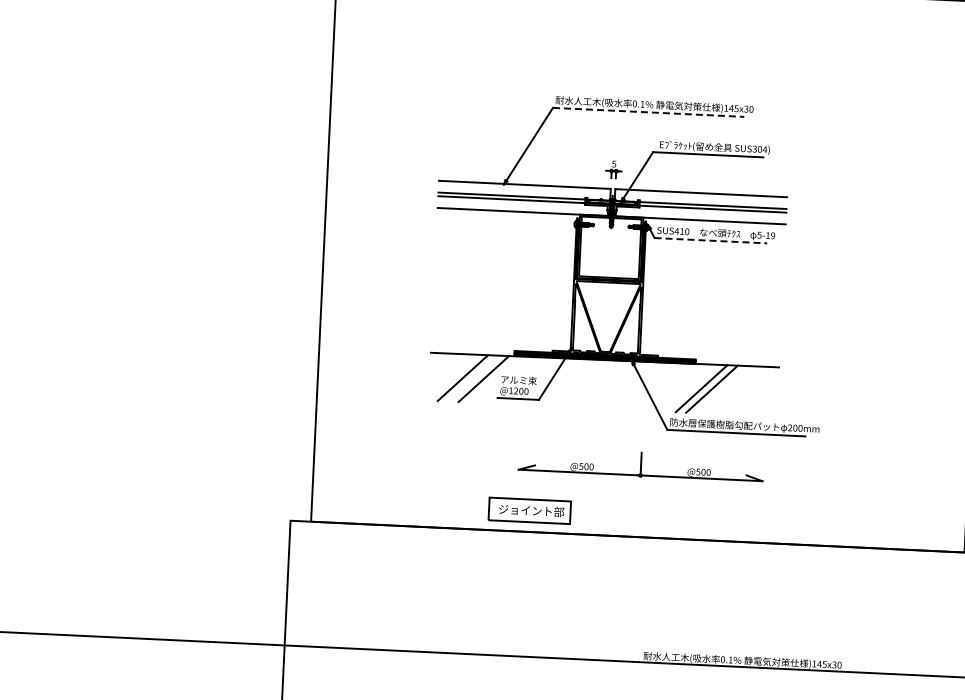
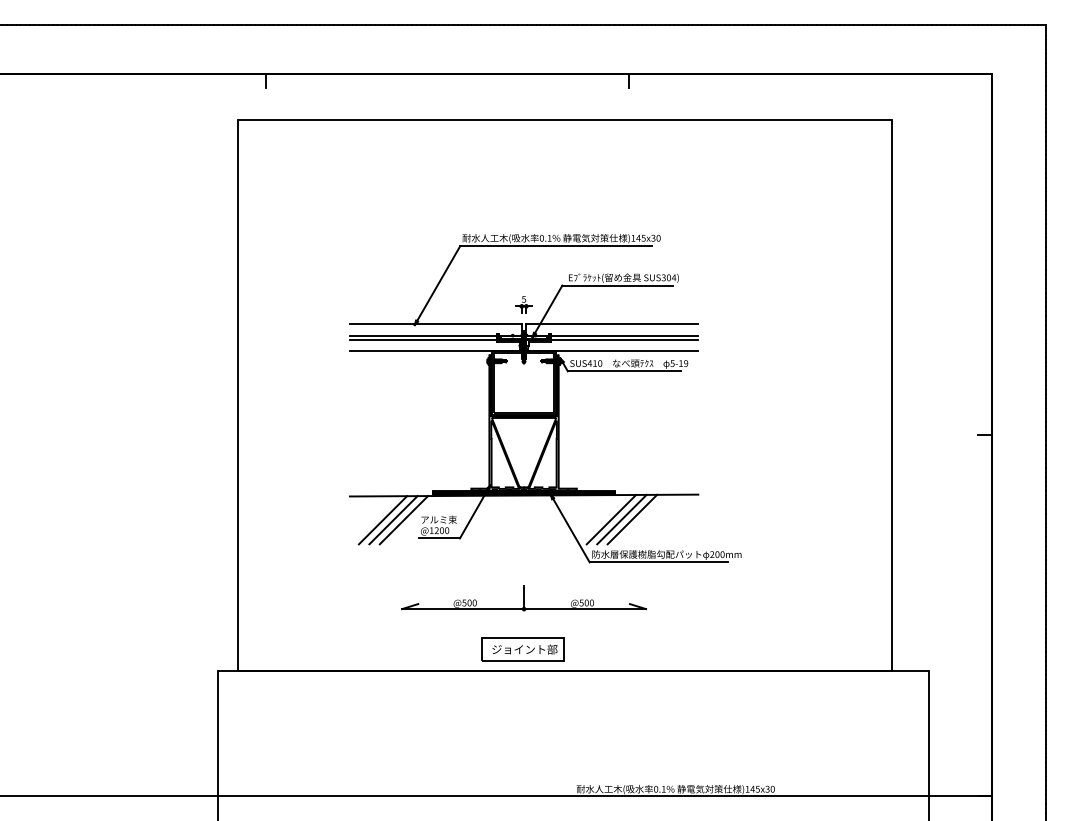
line: (649, 112) -> (556, 246), dashed -> solid
line: (711, 240) -> (624, 371), dashed -> solid
line: (473, 378) -> (393, 520), added
line: (691, 388) -> (611, 519), added
part: (640, 464) -> (523, 598), moved
part: (529, 510) -> (522, 649), moved

